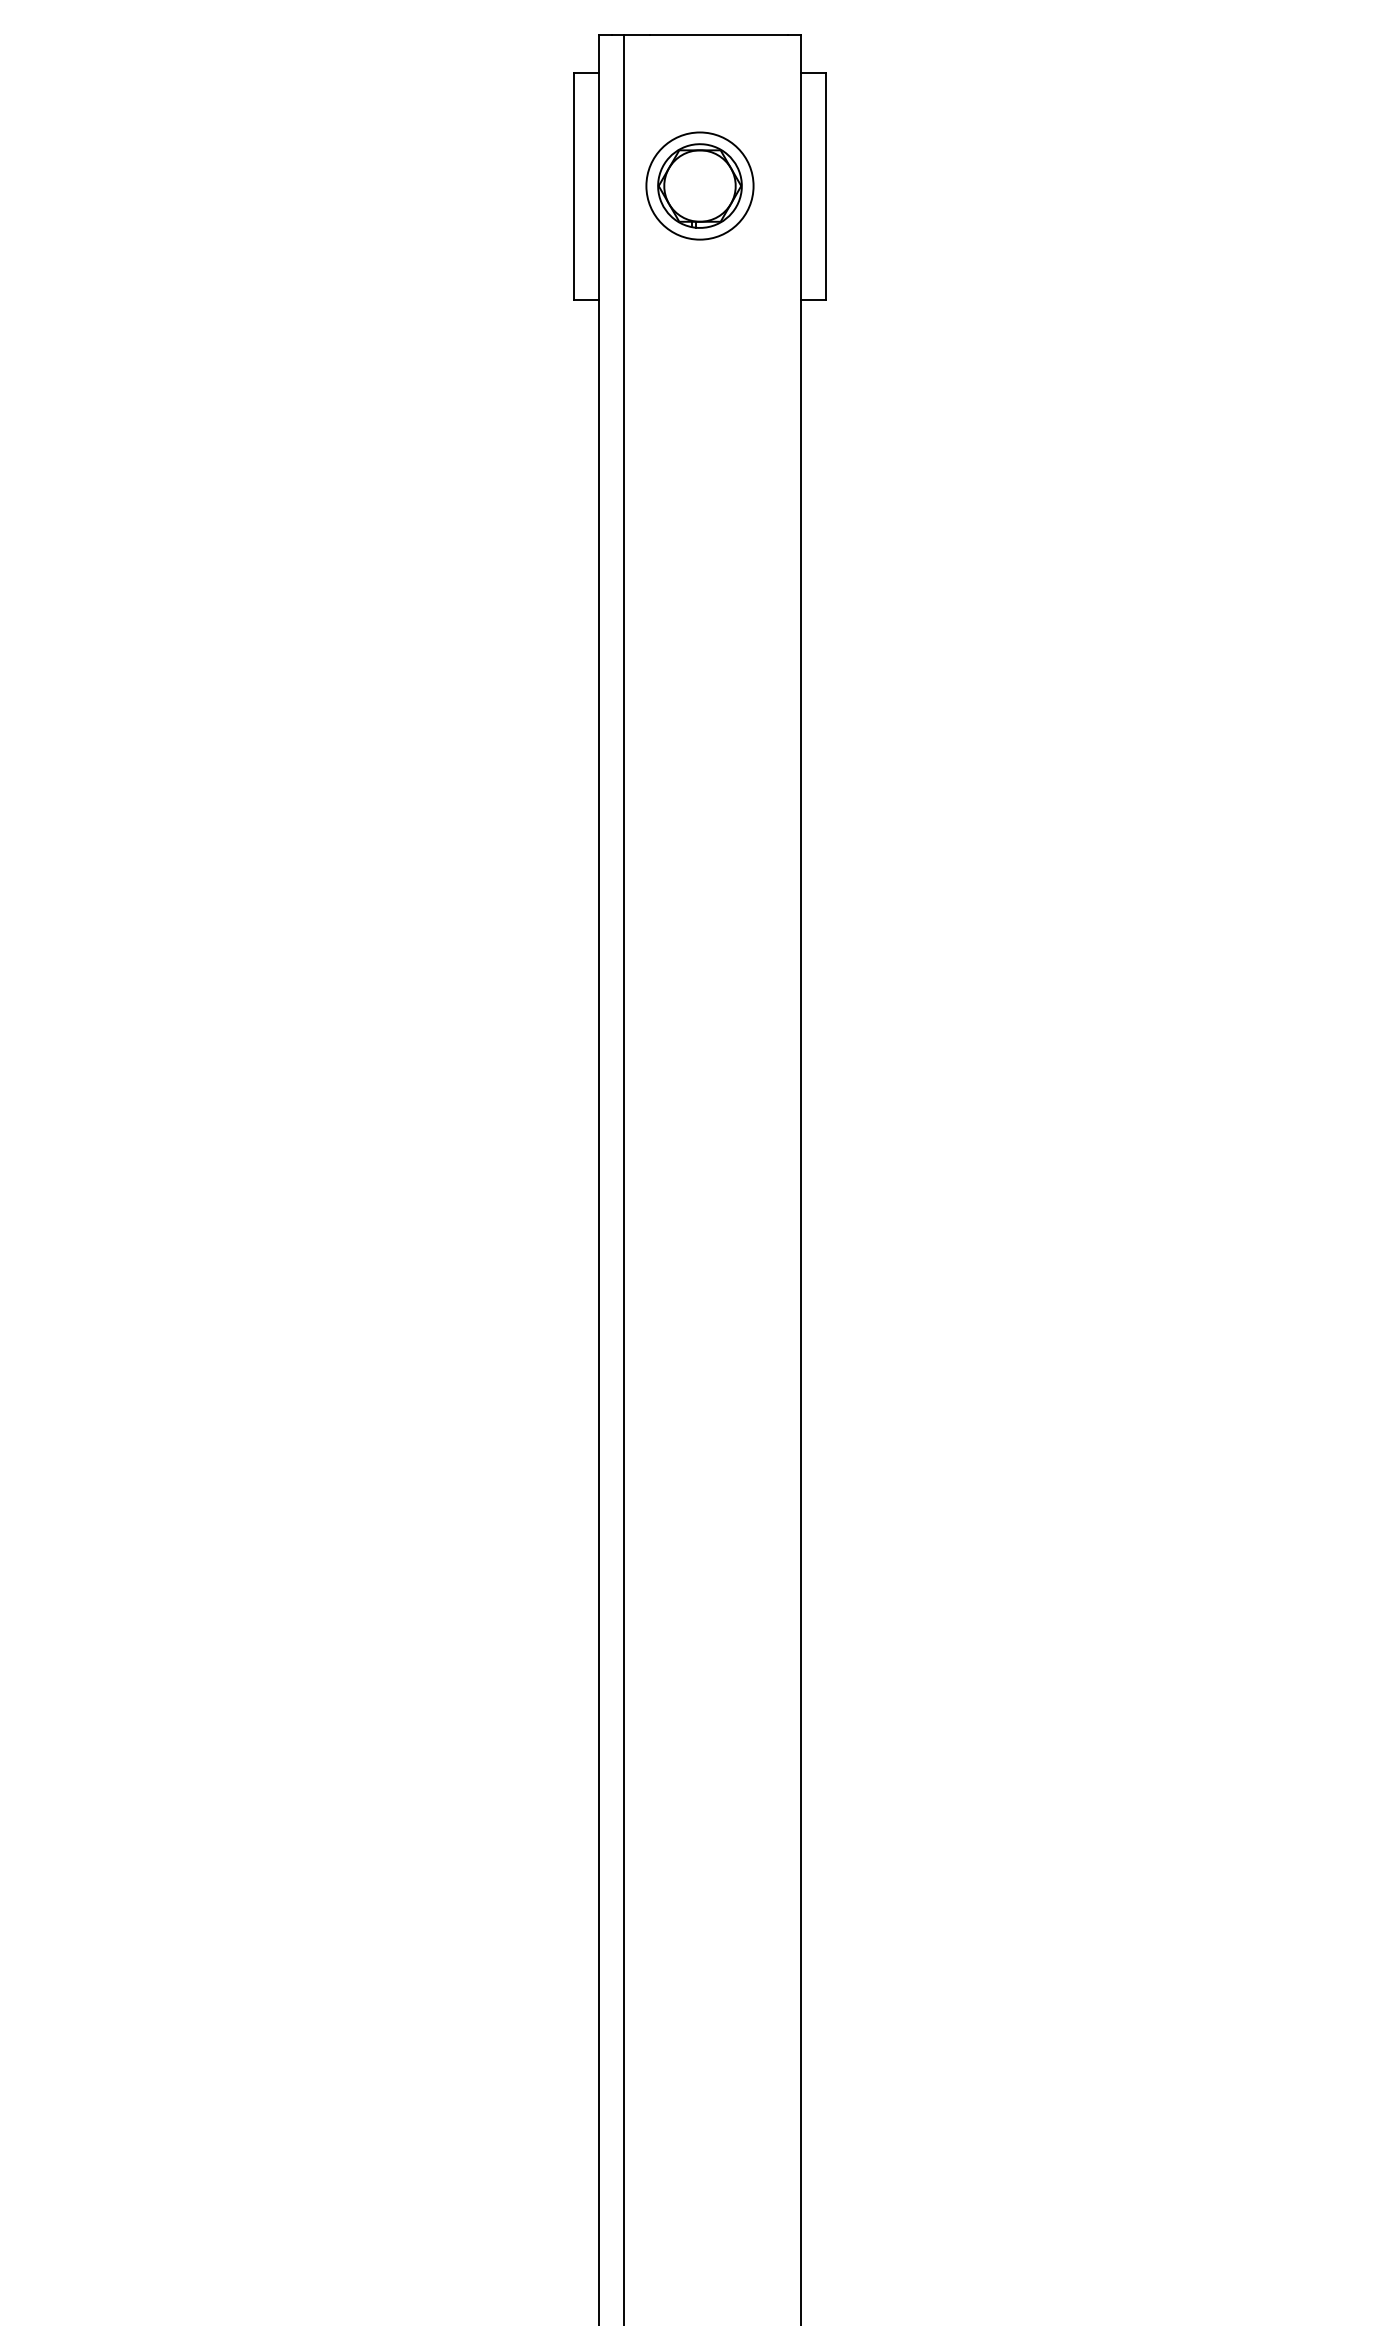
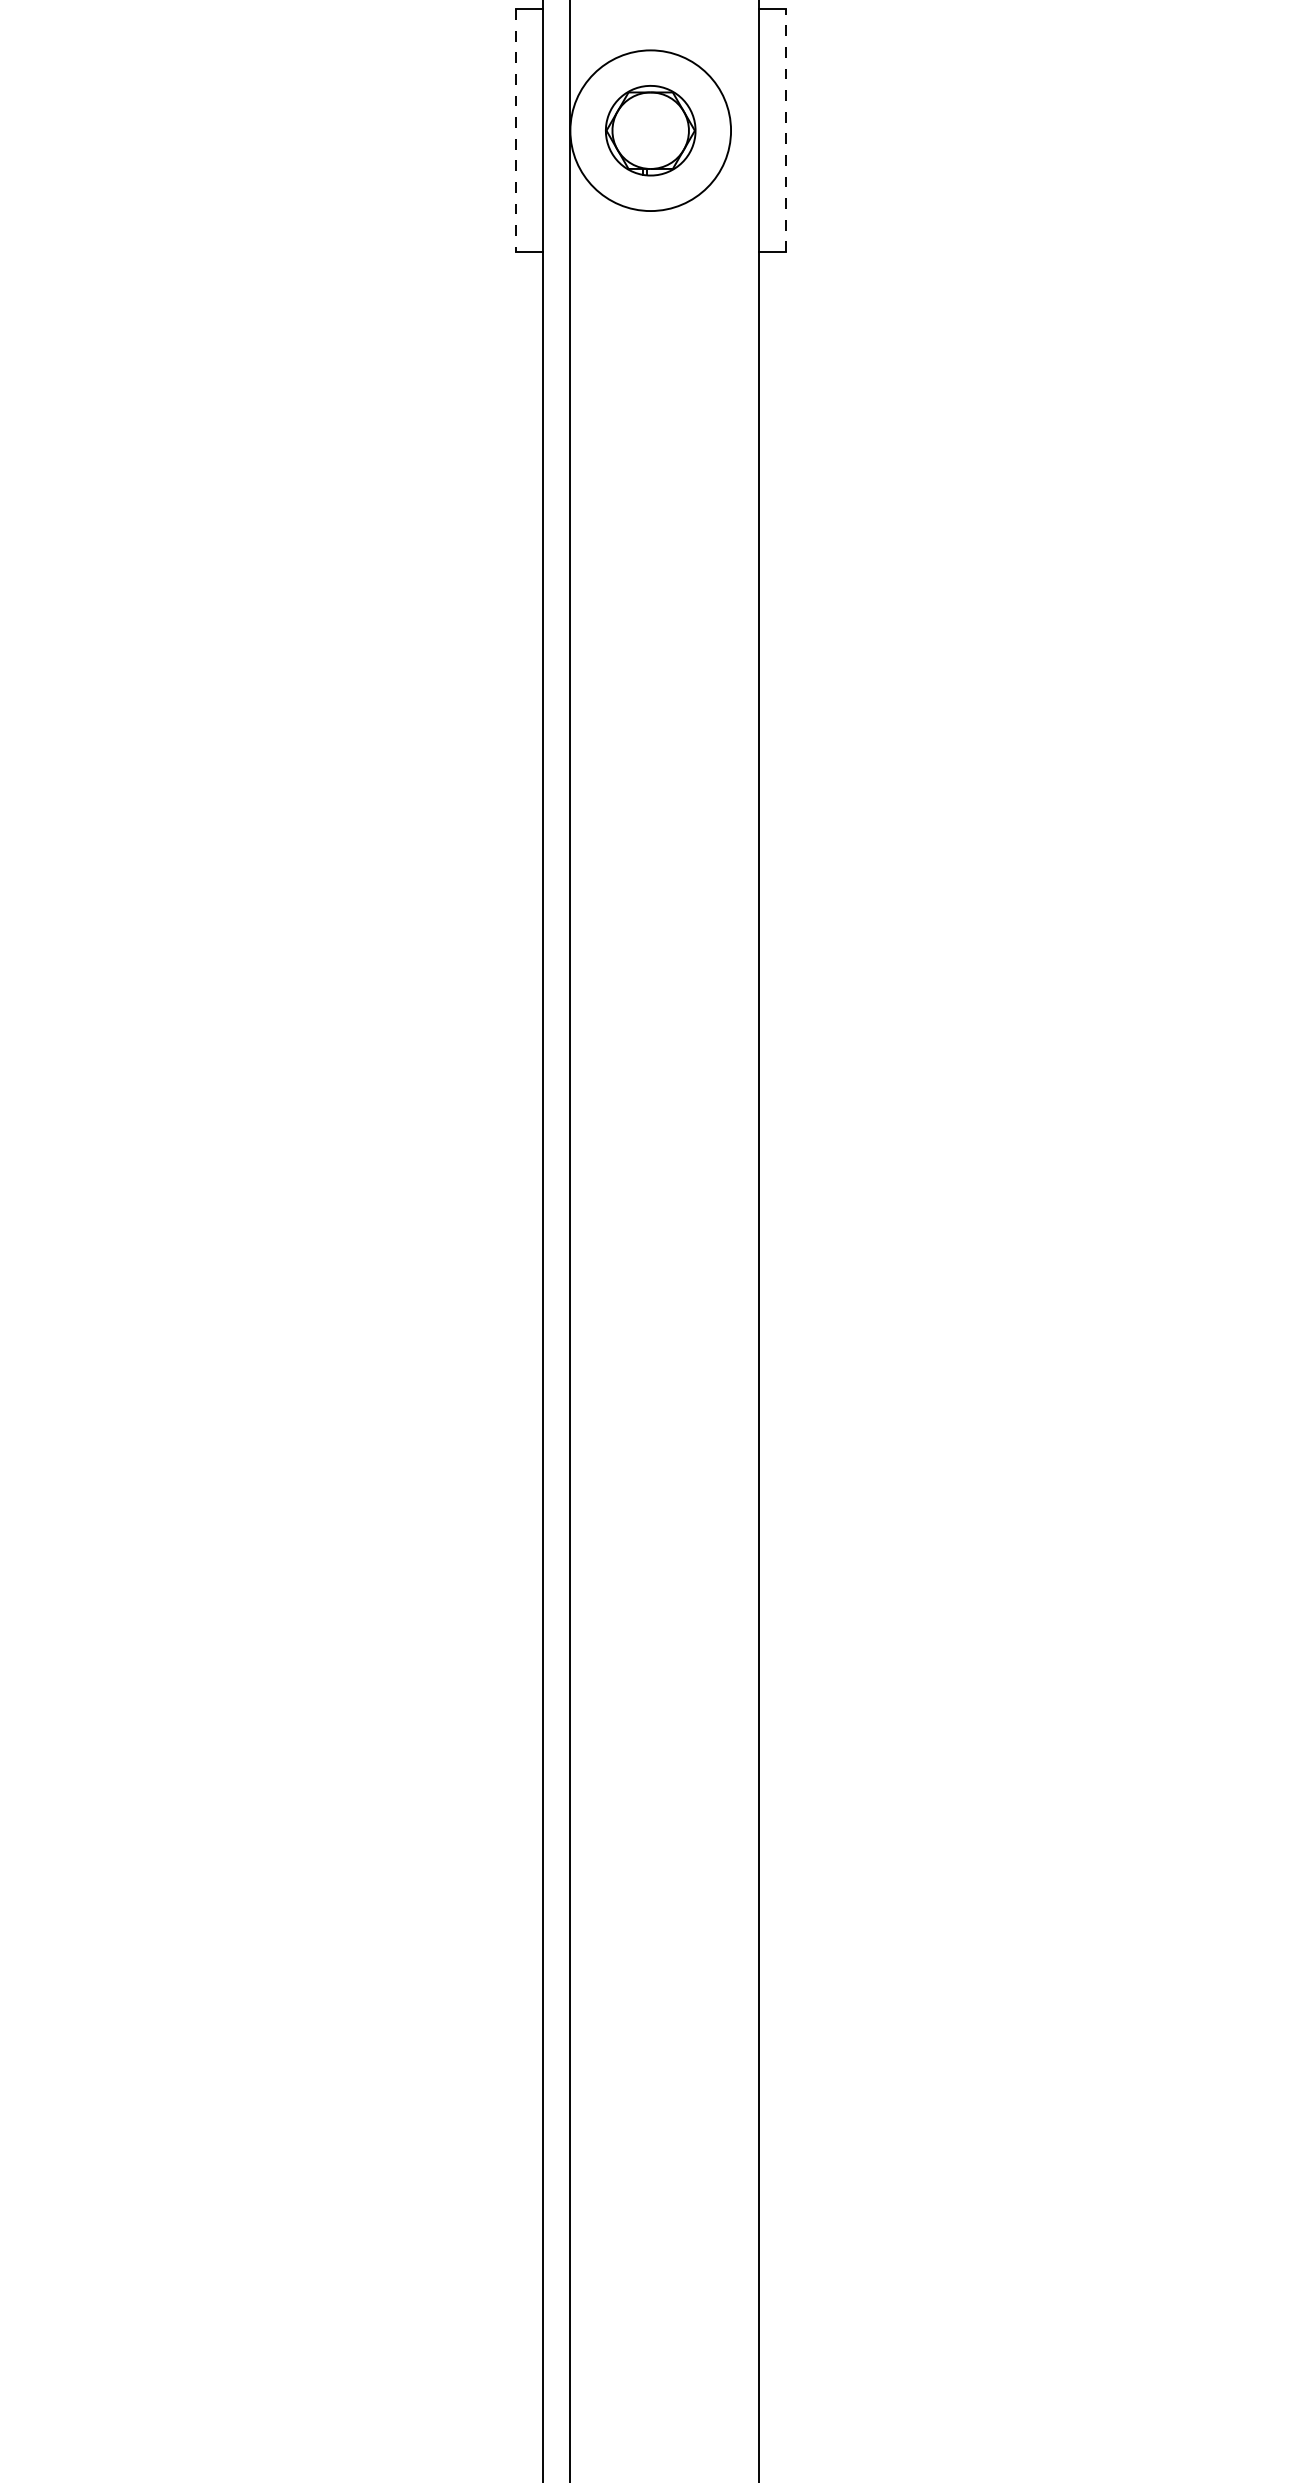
circle: (699, 185) -> (650, 130), size x1.4
line: (573, 186) -> (515, 131), solid -> dashed
line: (826, 186) -> (786, 131), solid -> dashed

